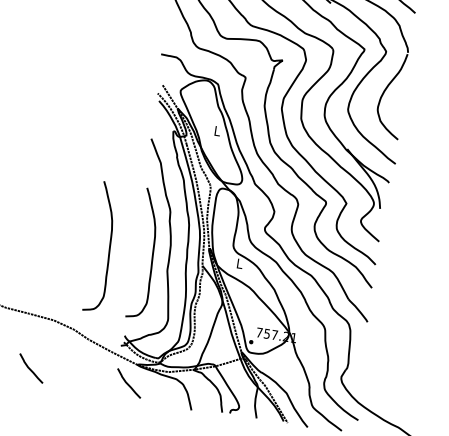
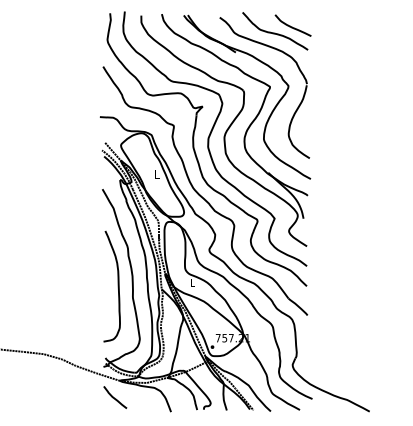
curve: (108, 248) -> (80, 286), removed
curve: (30, 368) -> (30, 397), removed

